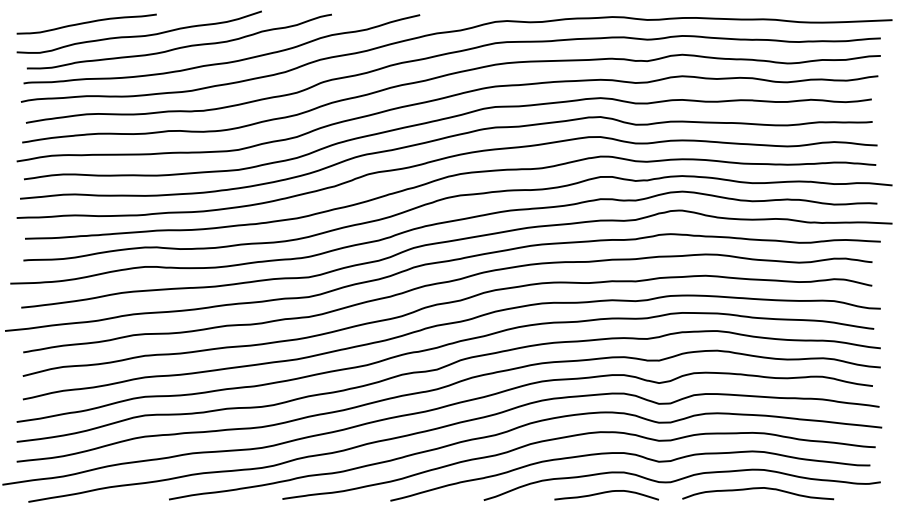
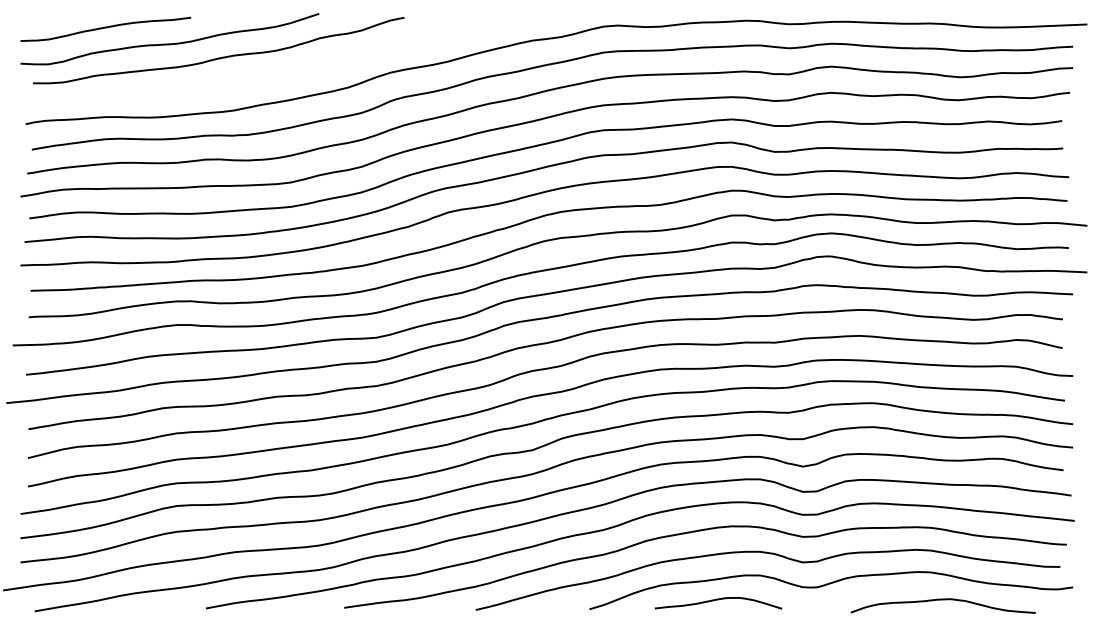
curve: (221, 62) -> (269, 76), removed
curve: (757, 489) -> (942, 601), moved
curve: (605, 493) -> (717, 601), moved

